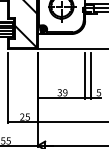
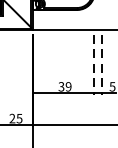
line: (84, 75) -> (93, 64), solid -> dashed
line: (90, 75) -> (101, 64), solid -> dashed

